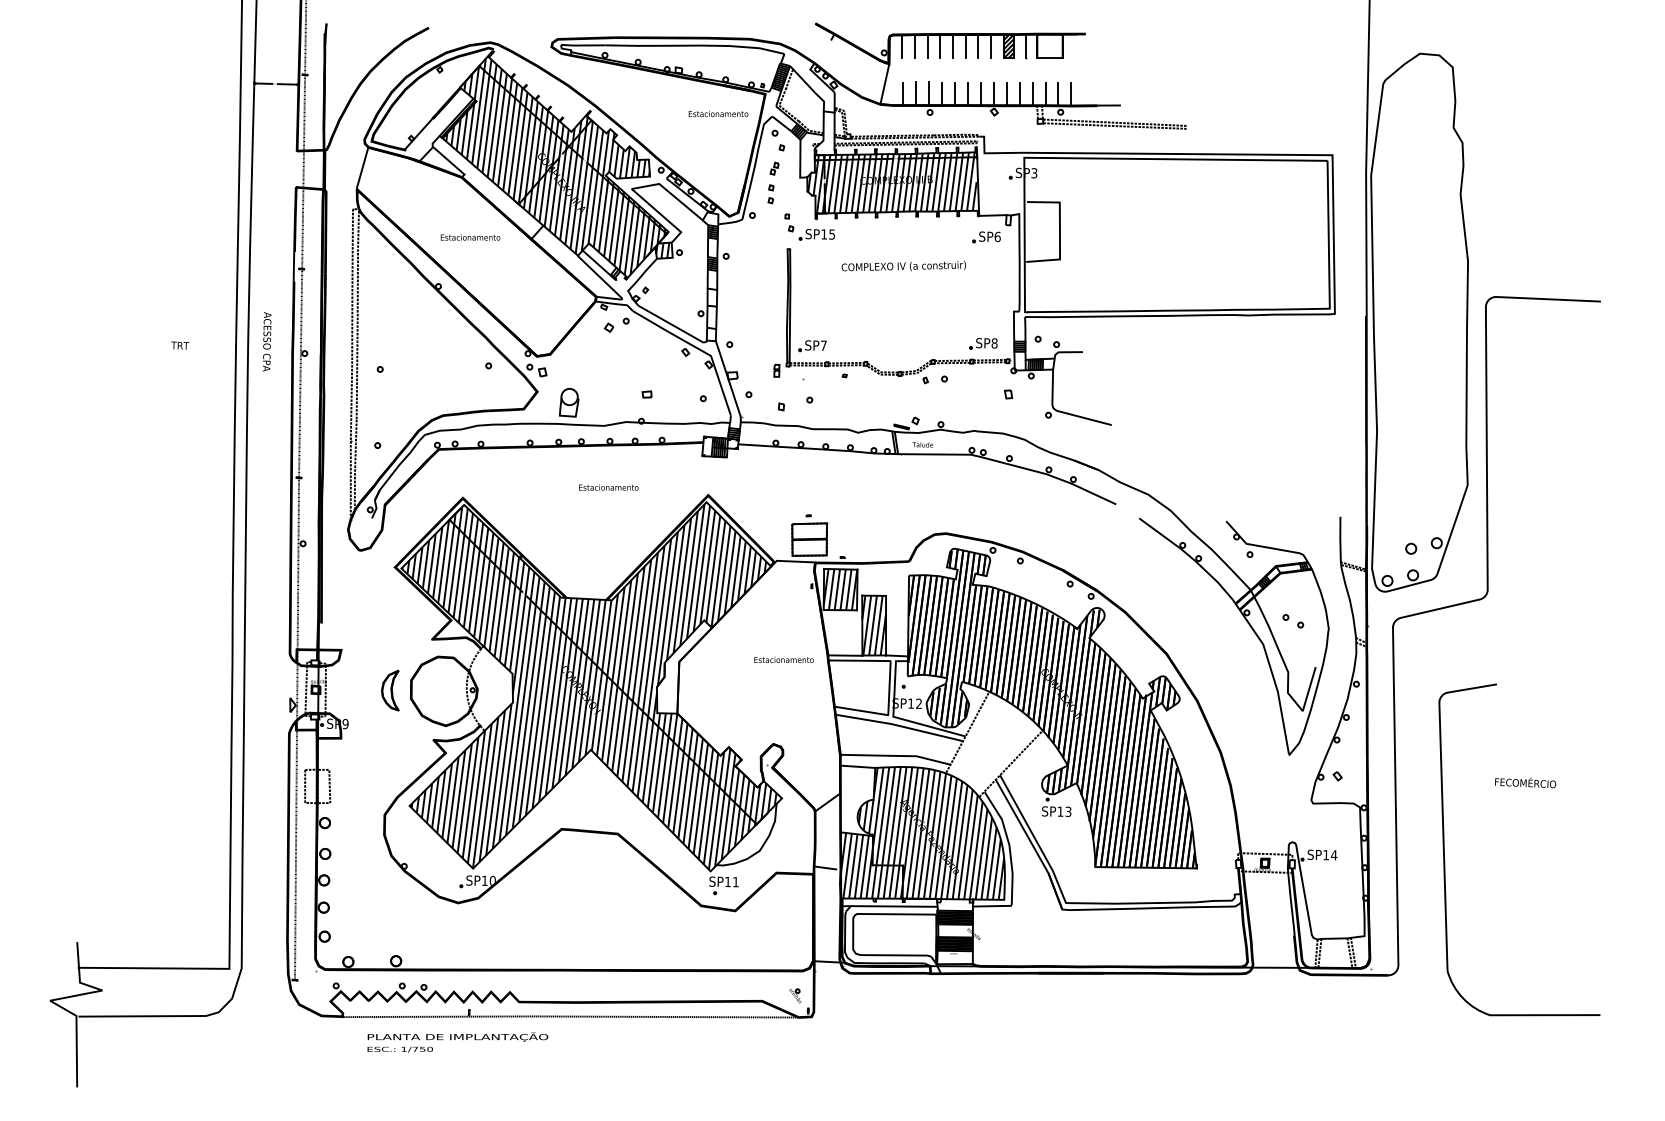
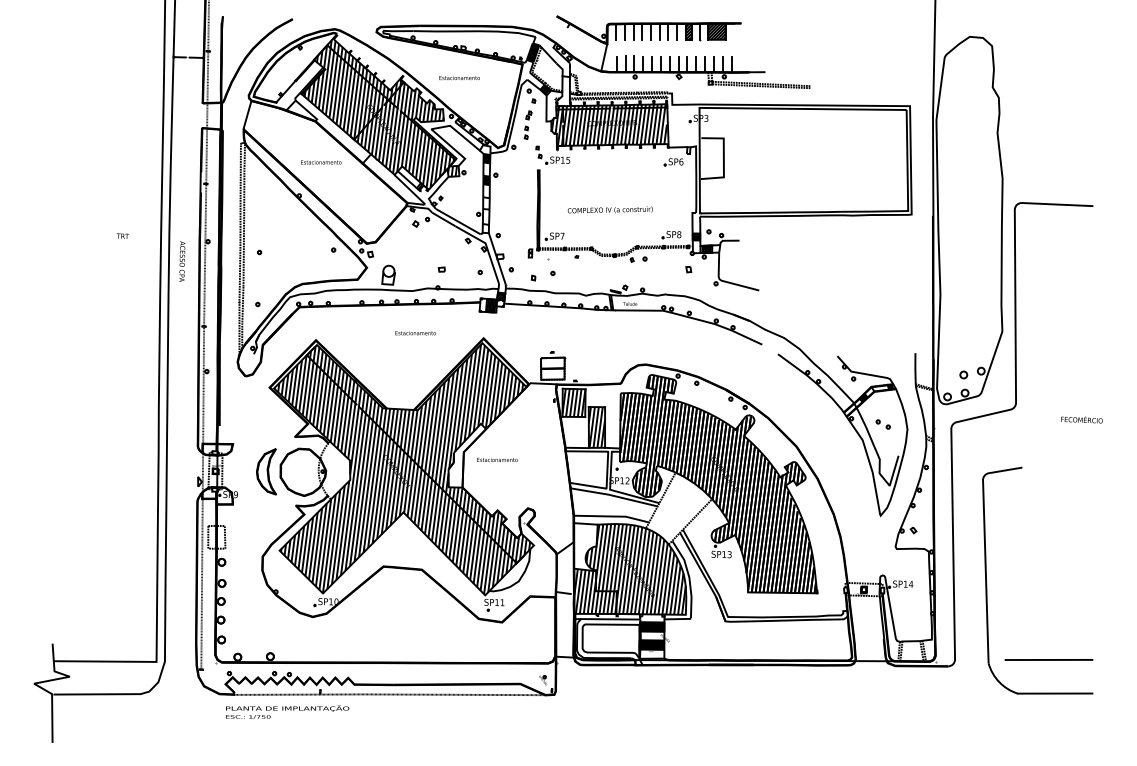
hatch: (1049, 45) -> (716, 31), added
text: (718, 114) -> (459, 78), moved
text: (902, 265) -> (609, 209), moved
text: (267, 341) -> (182, 261), moved
text: (784, 659) -> (497, 459), moved
part: (390, 690) -> (266, 471), size x1.67
text: (1524, 782) -> (1081, 419), moved
line: (1535, 965) -> (1048, 659), added
text: (457, 1041) -> (287, 711), moved

